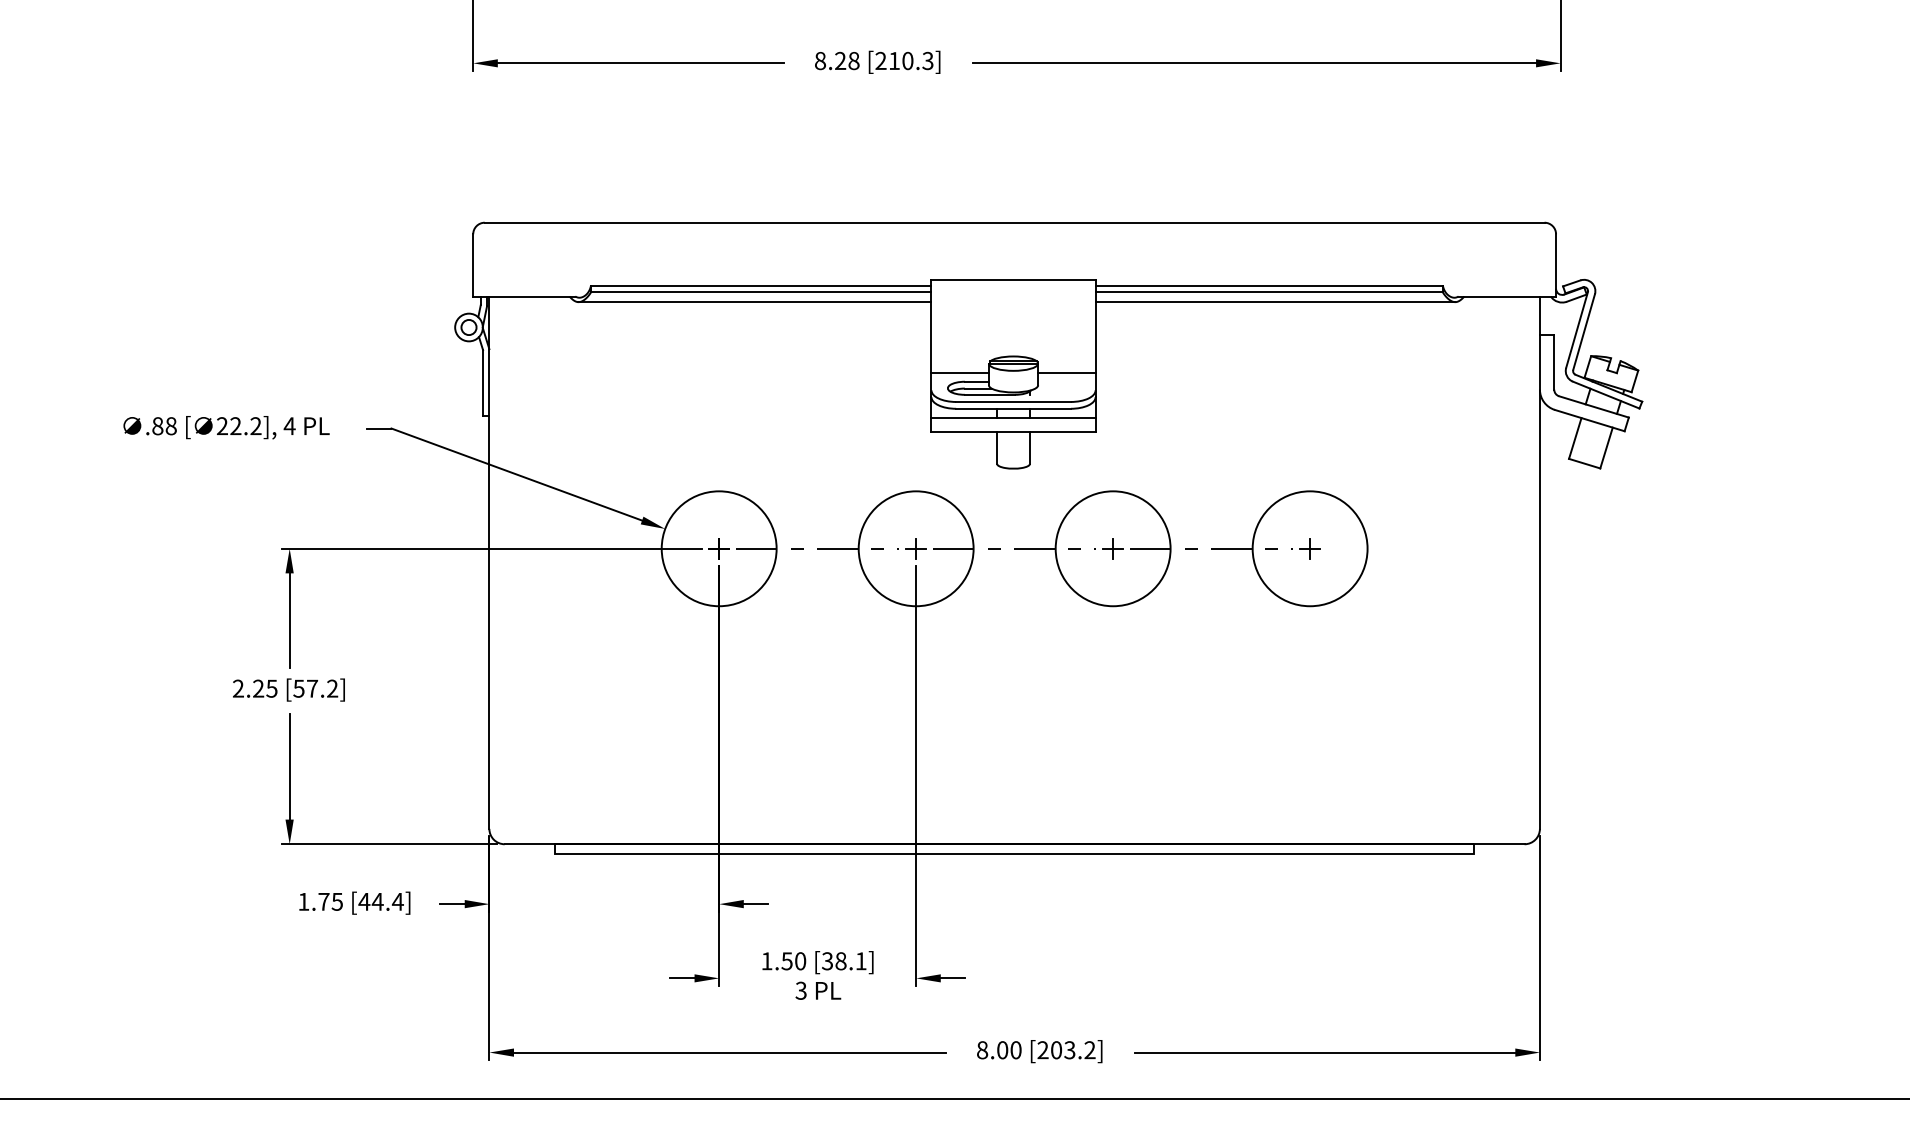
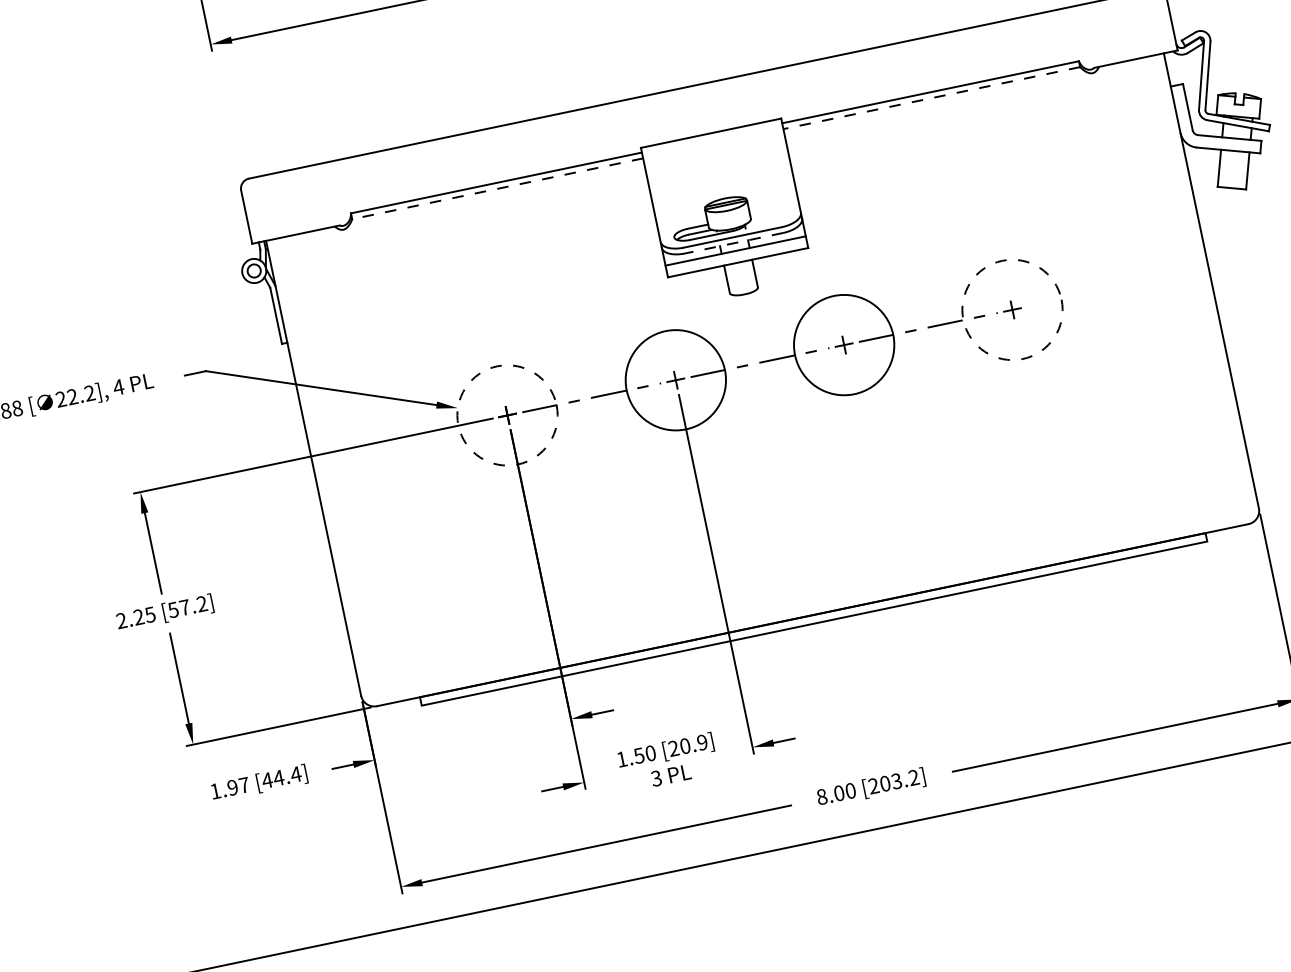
line: (760, 292) -> (497, 189), solid -> dashed
line: (1269, 292) -> (932, 98), solid -> dashed
line: (754, 302) -> (493, 198), removed
line: (1274, 302) -> (938, 105), removed
line: (959, 373) -> (681, 222), removed
line: (1066, 373) -> (773, 203), removed
line: (1013, 408) -> (733, 243), solid -> dashed
circle: (718, 548) -> (506, 415), solid -> dashed
circle: (1309, 548) -> (1011, 309), solid -> dashed
text: (330, 901) -> (238, 786), 1.75 -> 1.97
text: (844, 961) -> (688, 745), [38.1] -> [20.9]

